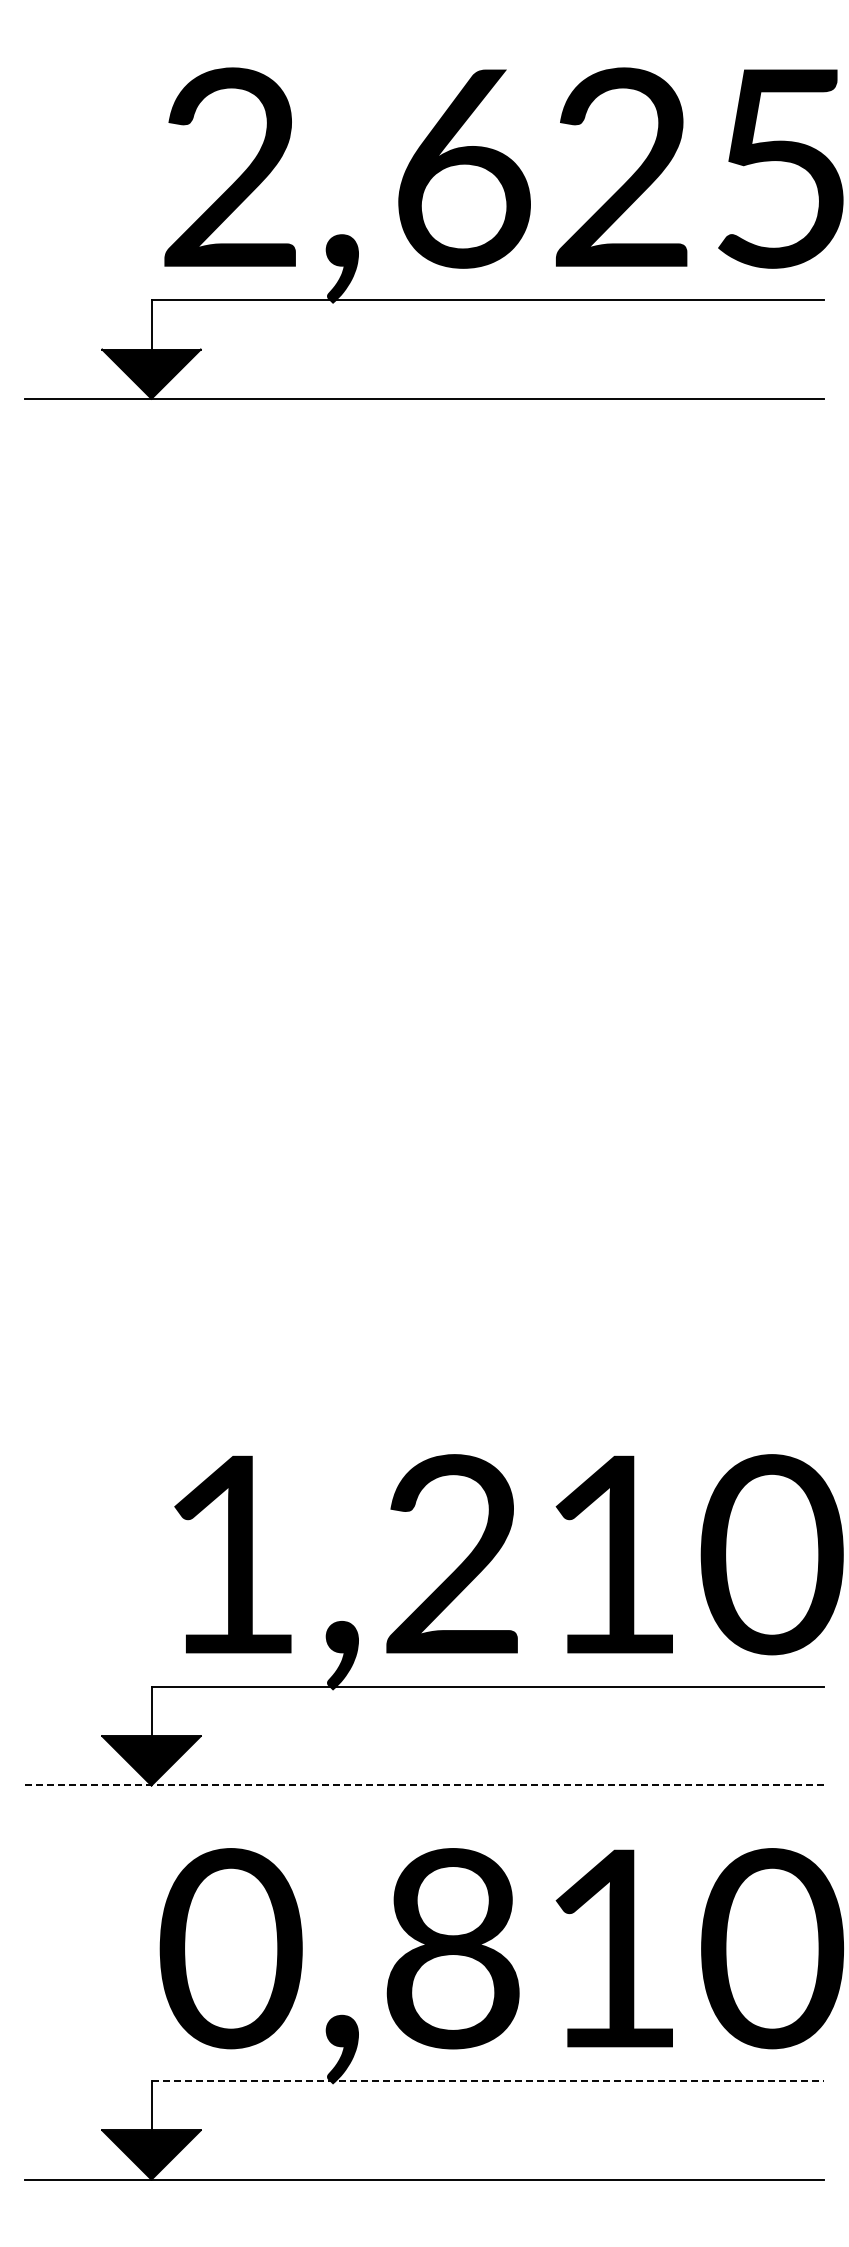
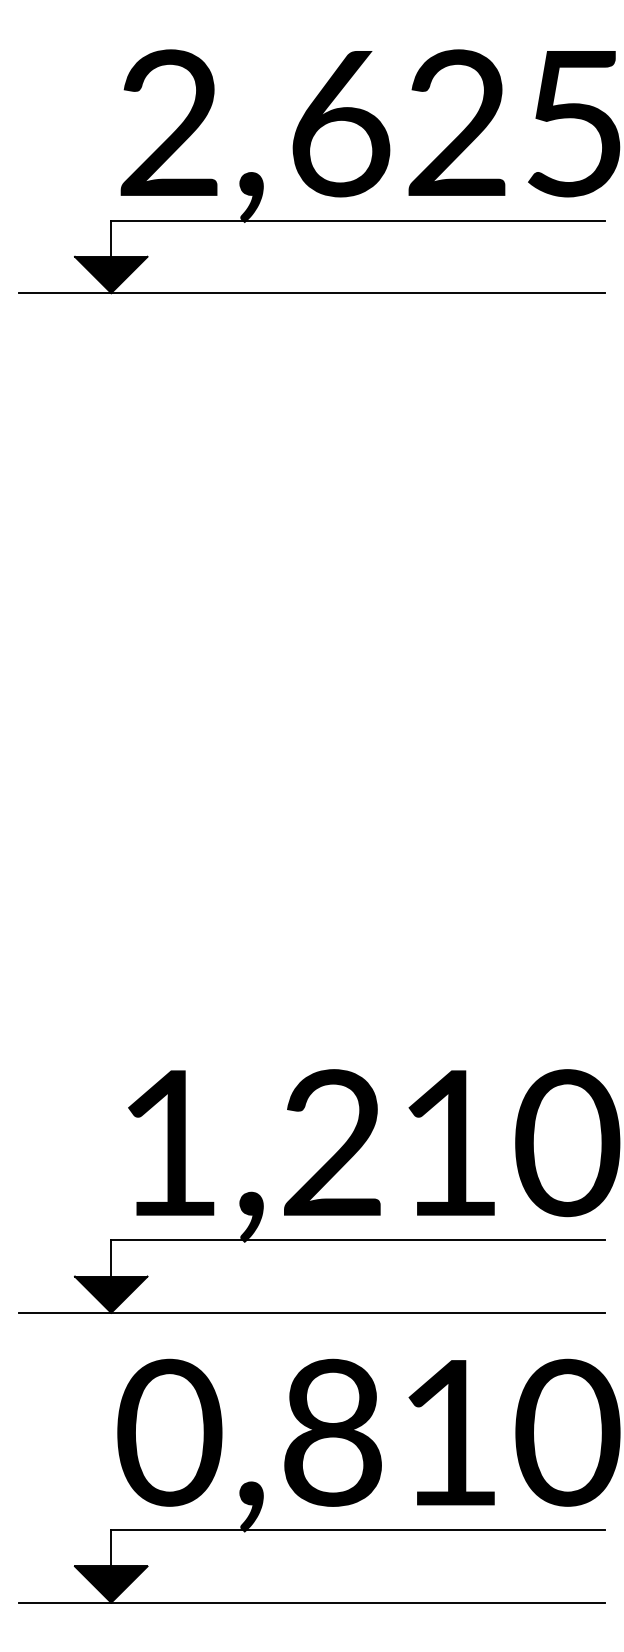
line: (424, 1785) -> (312, 1312), dashed -> solid
line: (488, 2081) -> (359, 1530), dashed -> solid

